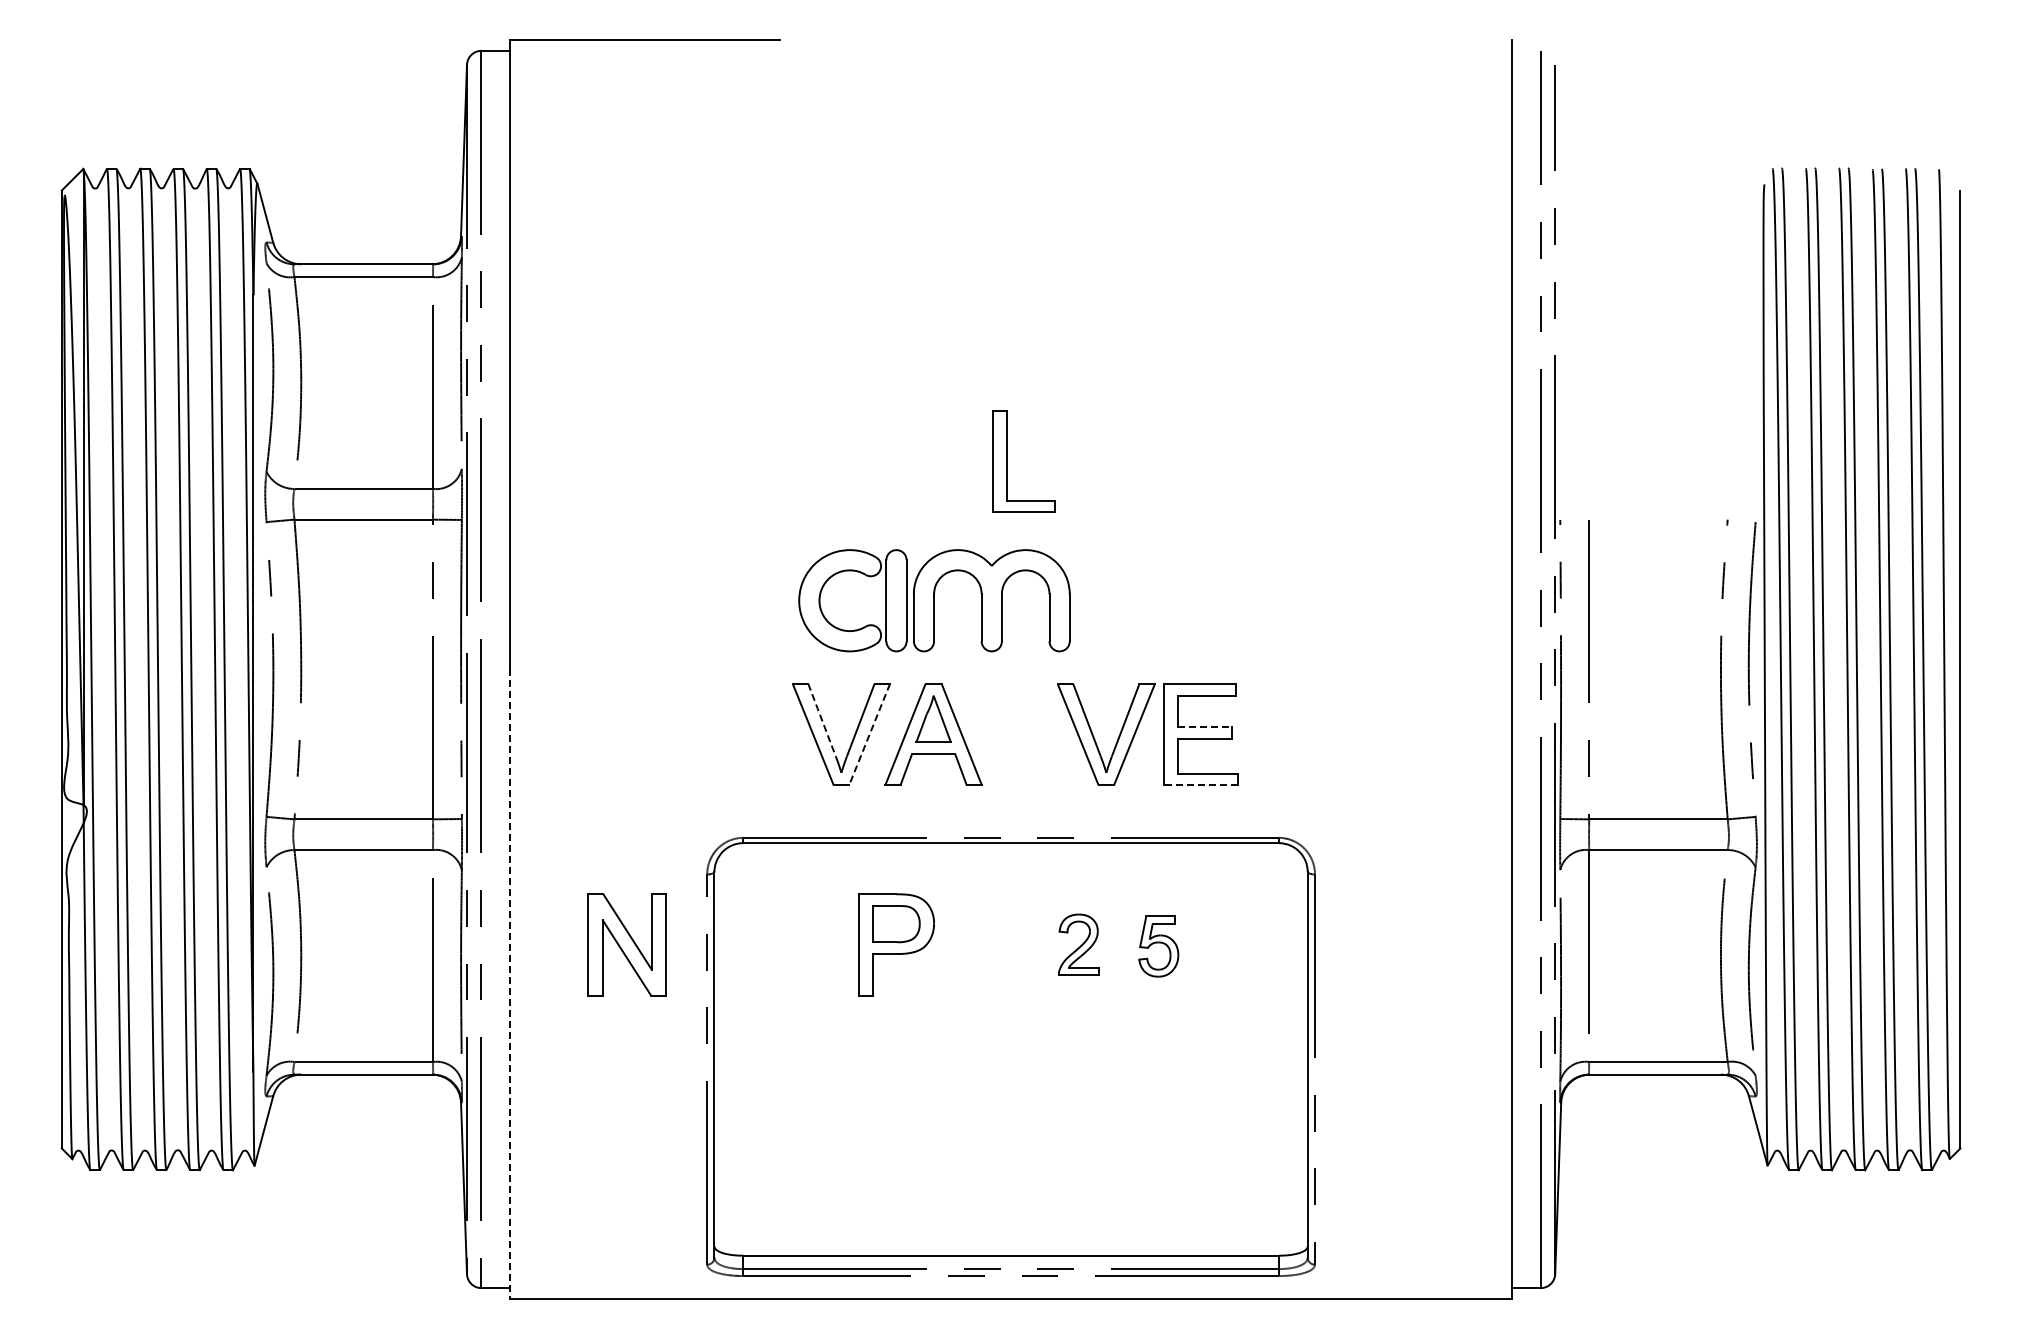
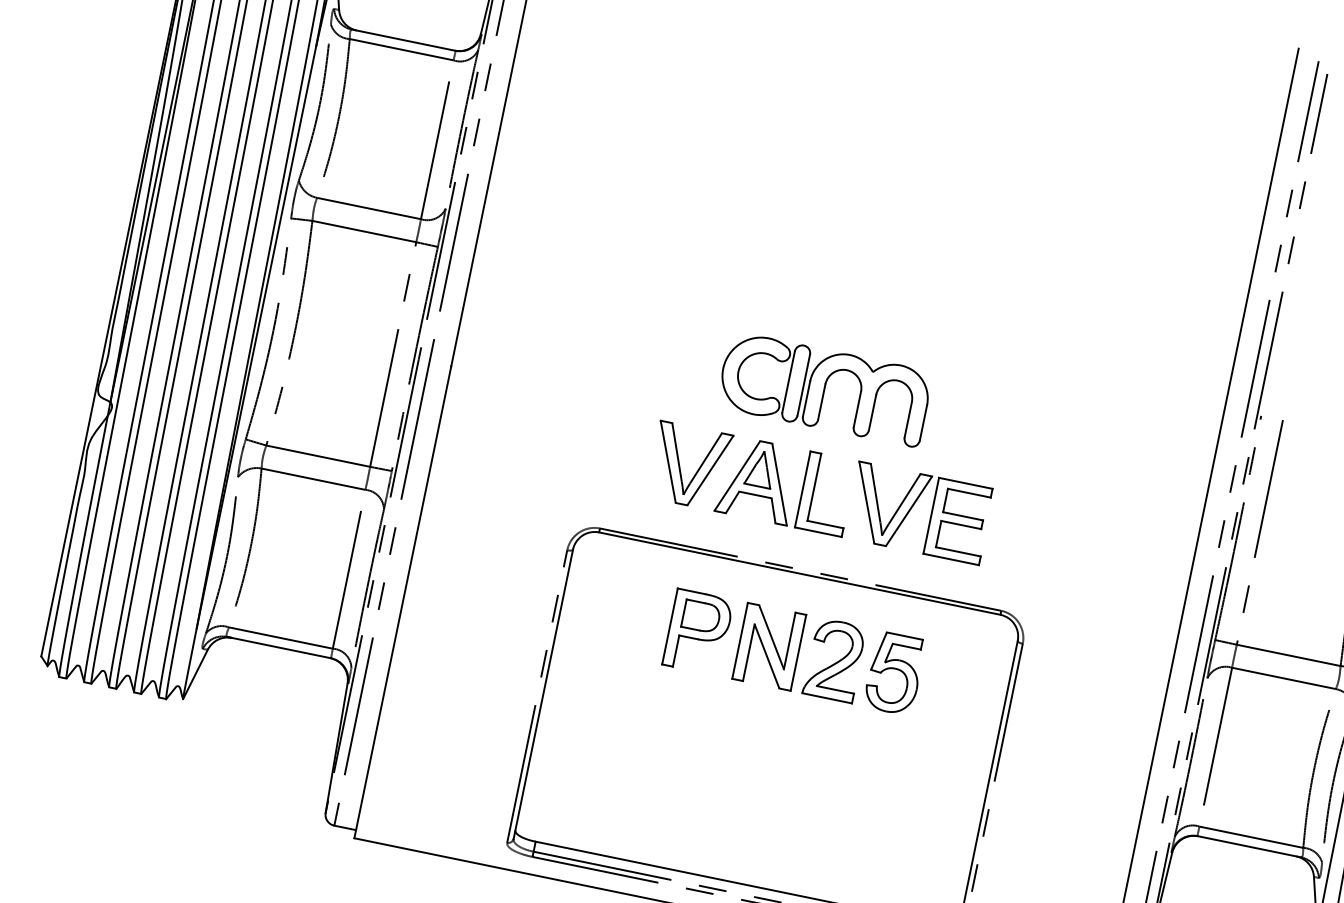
part: (1007, 461) -> (813, 491), moved
part: (934, 600) -> (824, 389), moved
line: (822, 720) -> (677, 452), dashed -> solid
line: (1205, 726) -> (963, 516), dashed -> solid
line: (869, 735) -> (710, 471), dashed -> solid
line: (1200, 785) -> (950, 559), dashed -> solid
part: (626, 944) -> (768, 646), moved
part: (1078, 944) -> (834, 659), size x1.67
part: (1158, 946) -> (894, 673), size x1.67
line: (510, 984) -> (402, 602), dashed -> solid

